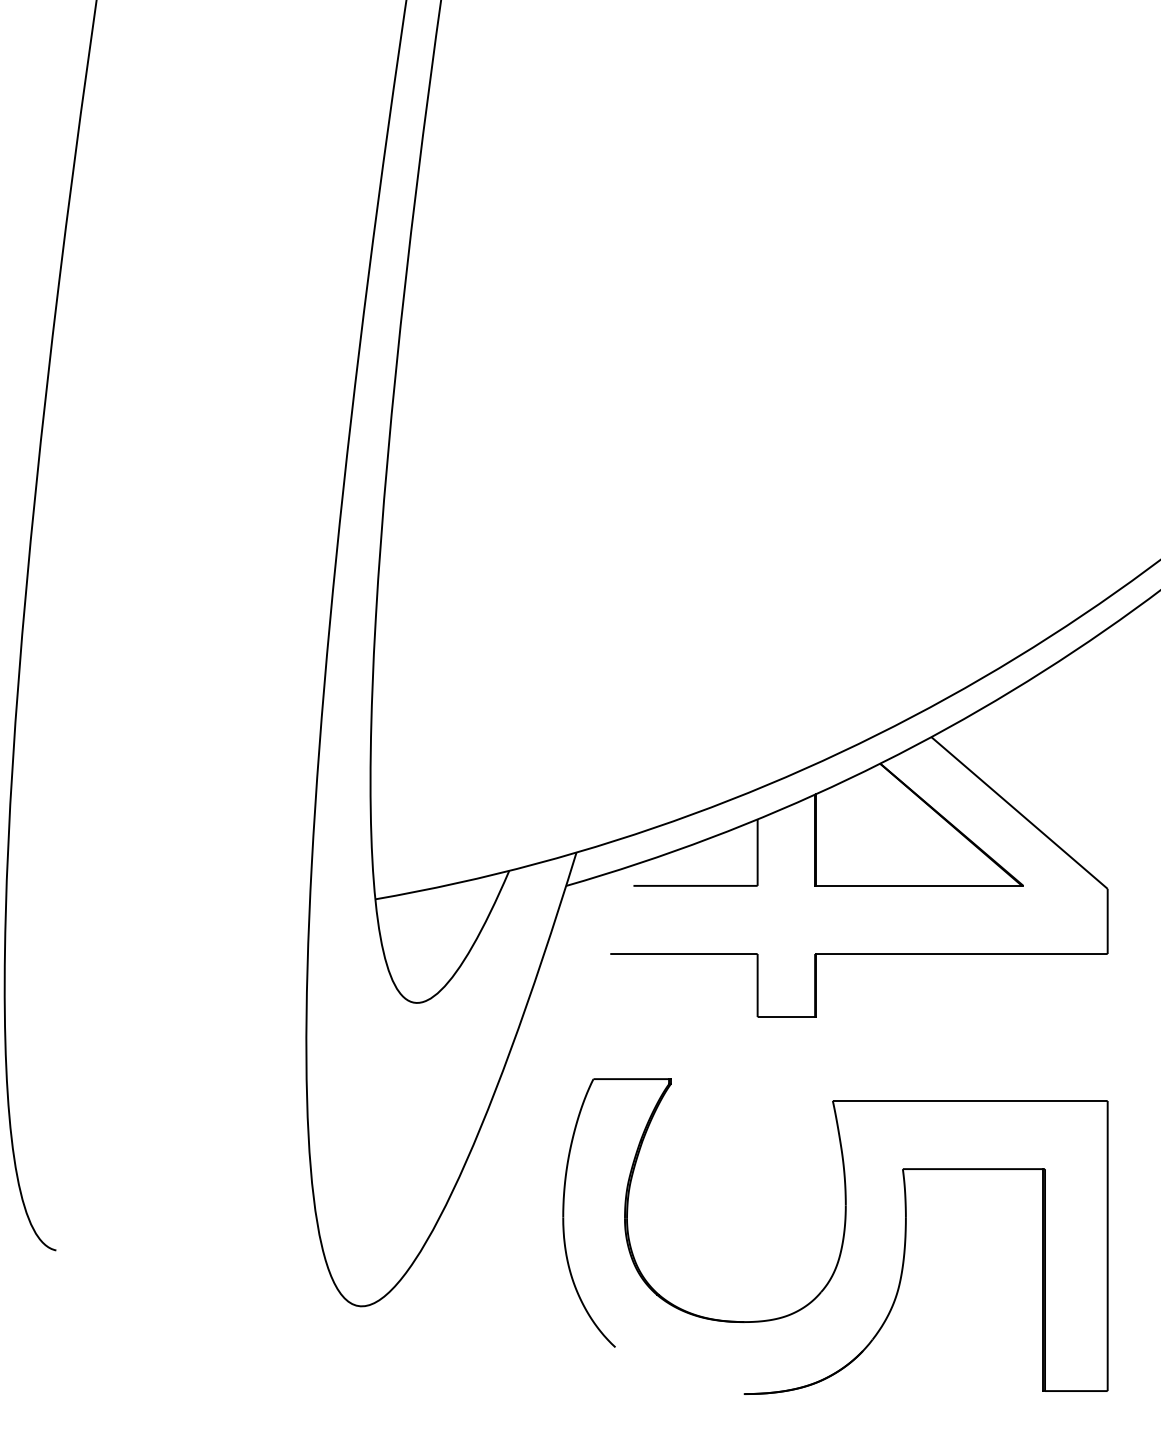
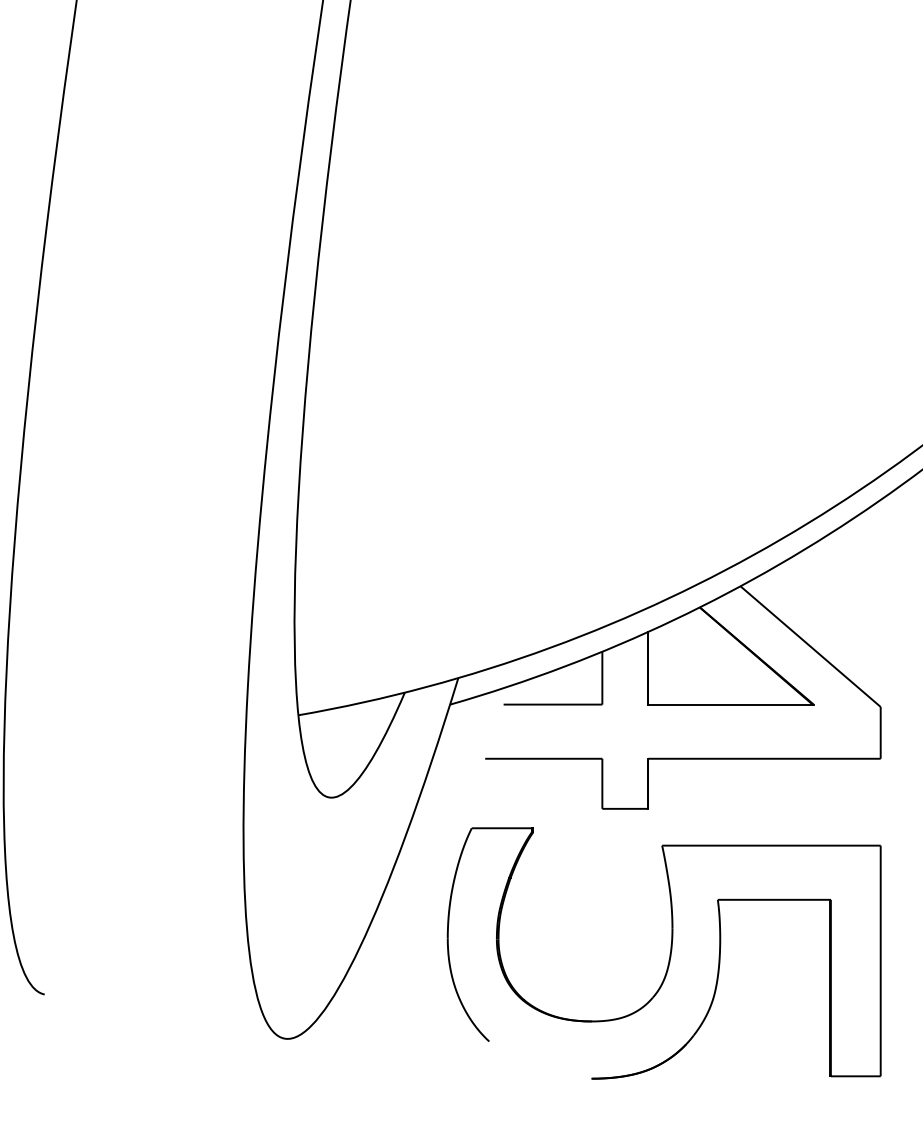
part: (834, 1236) -> (663, 953), moved

